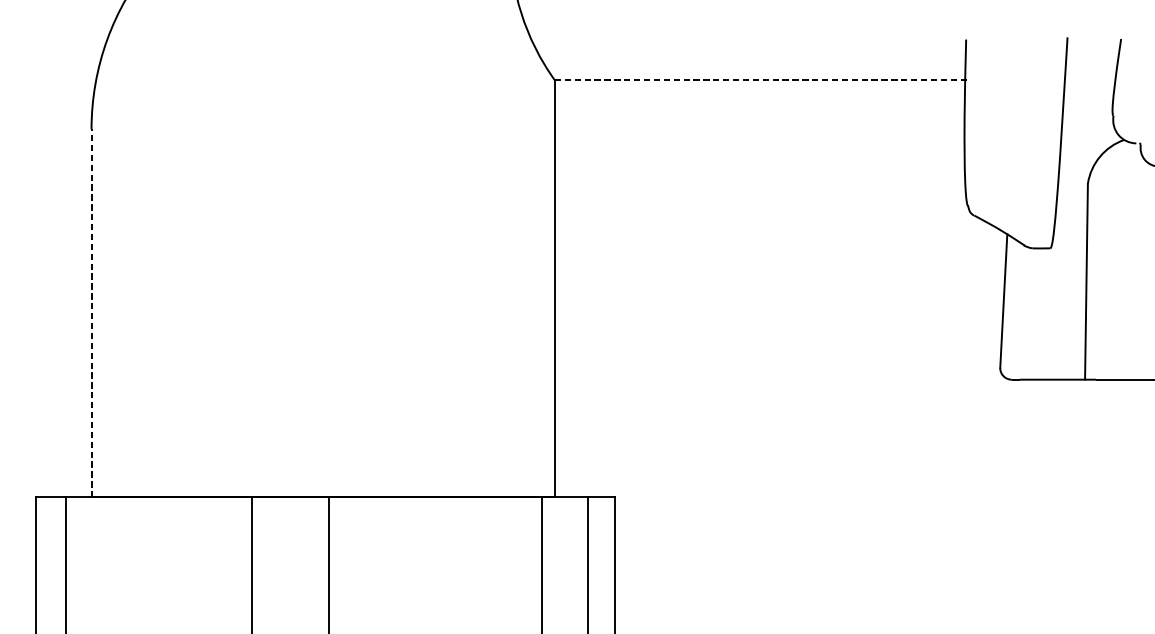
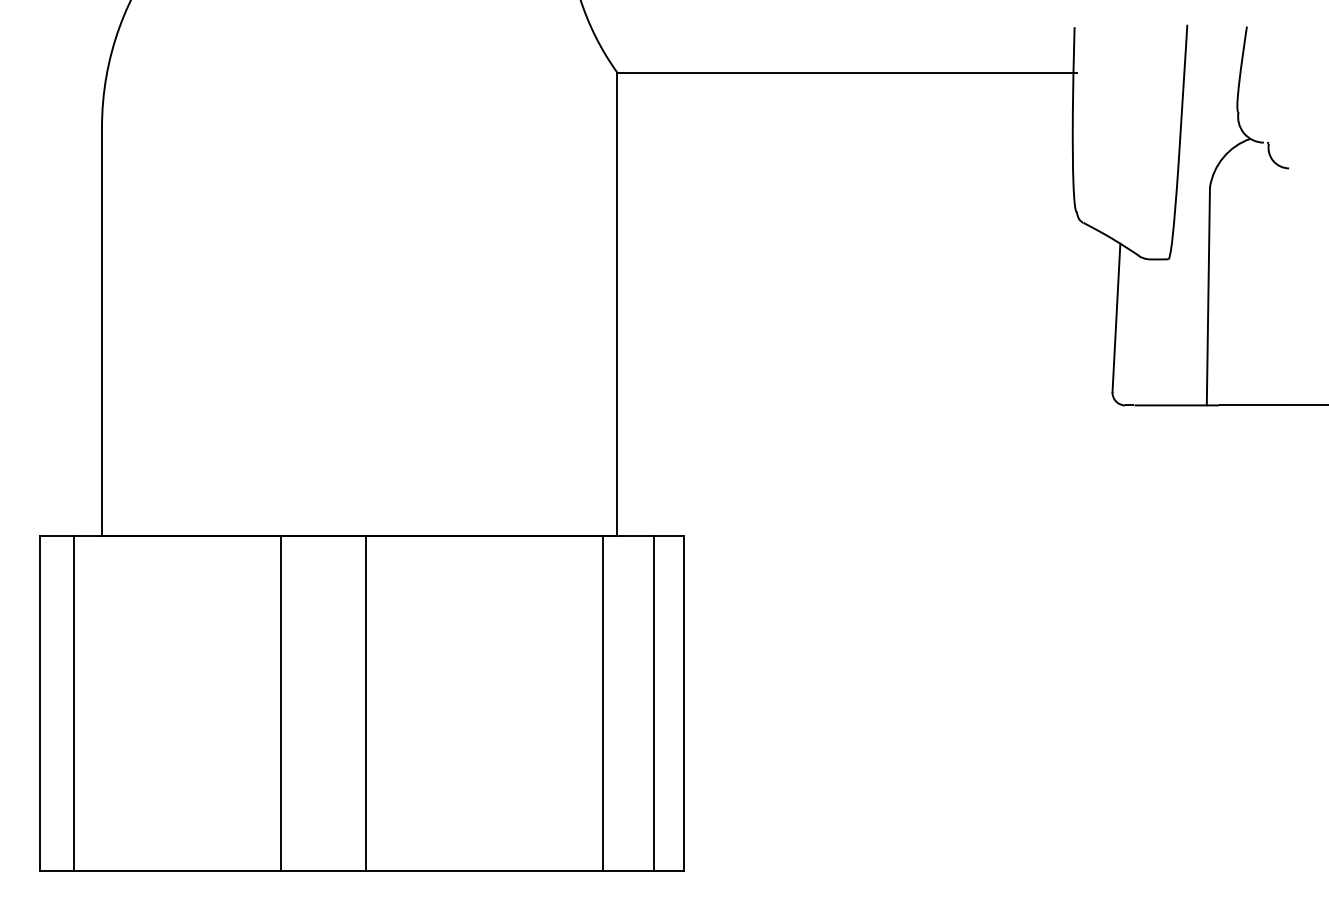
line: (761, 80) -> (847, 72), dashed -> solid
line: (91, 313) -> (102, 331), dashed -> solid

